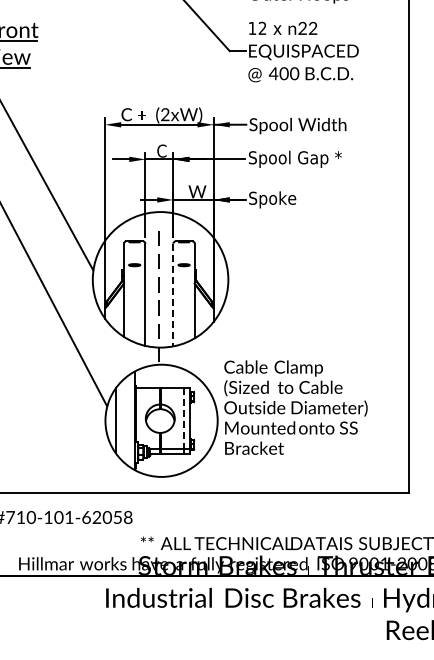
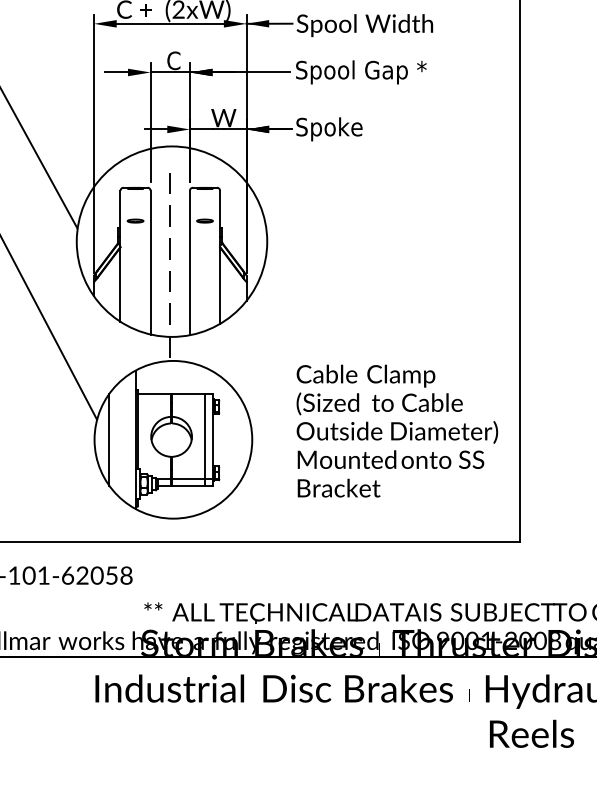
line: (173, 295) -> (190, 263), dashed -> solid
text: (295, 407) -> (396, 430), moved
line: (184, 419) -> (205, 437), dashed -> solid

